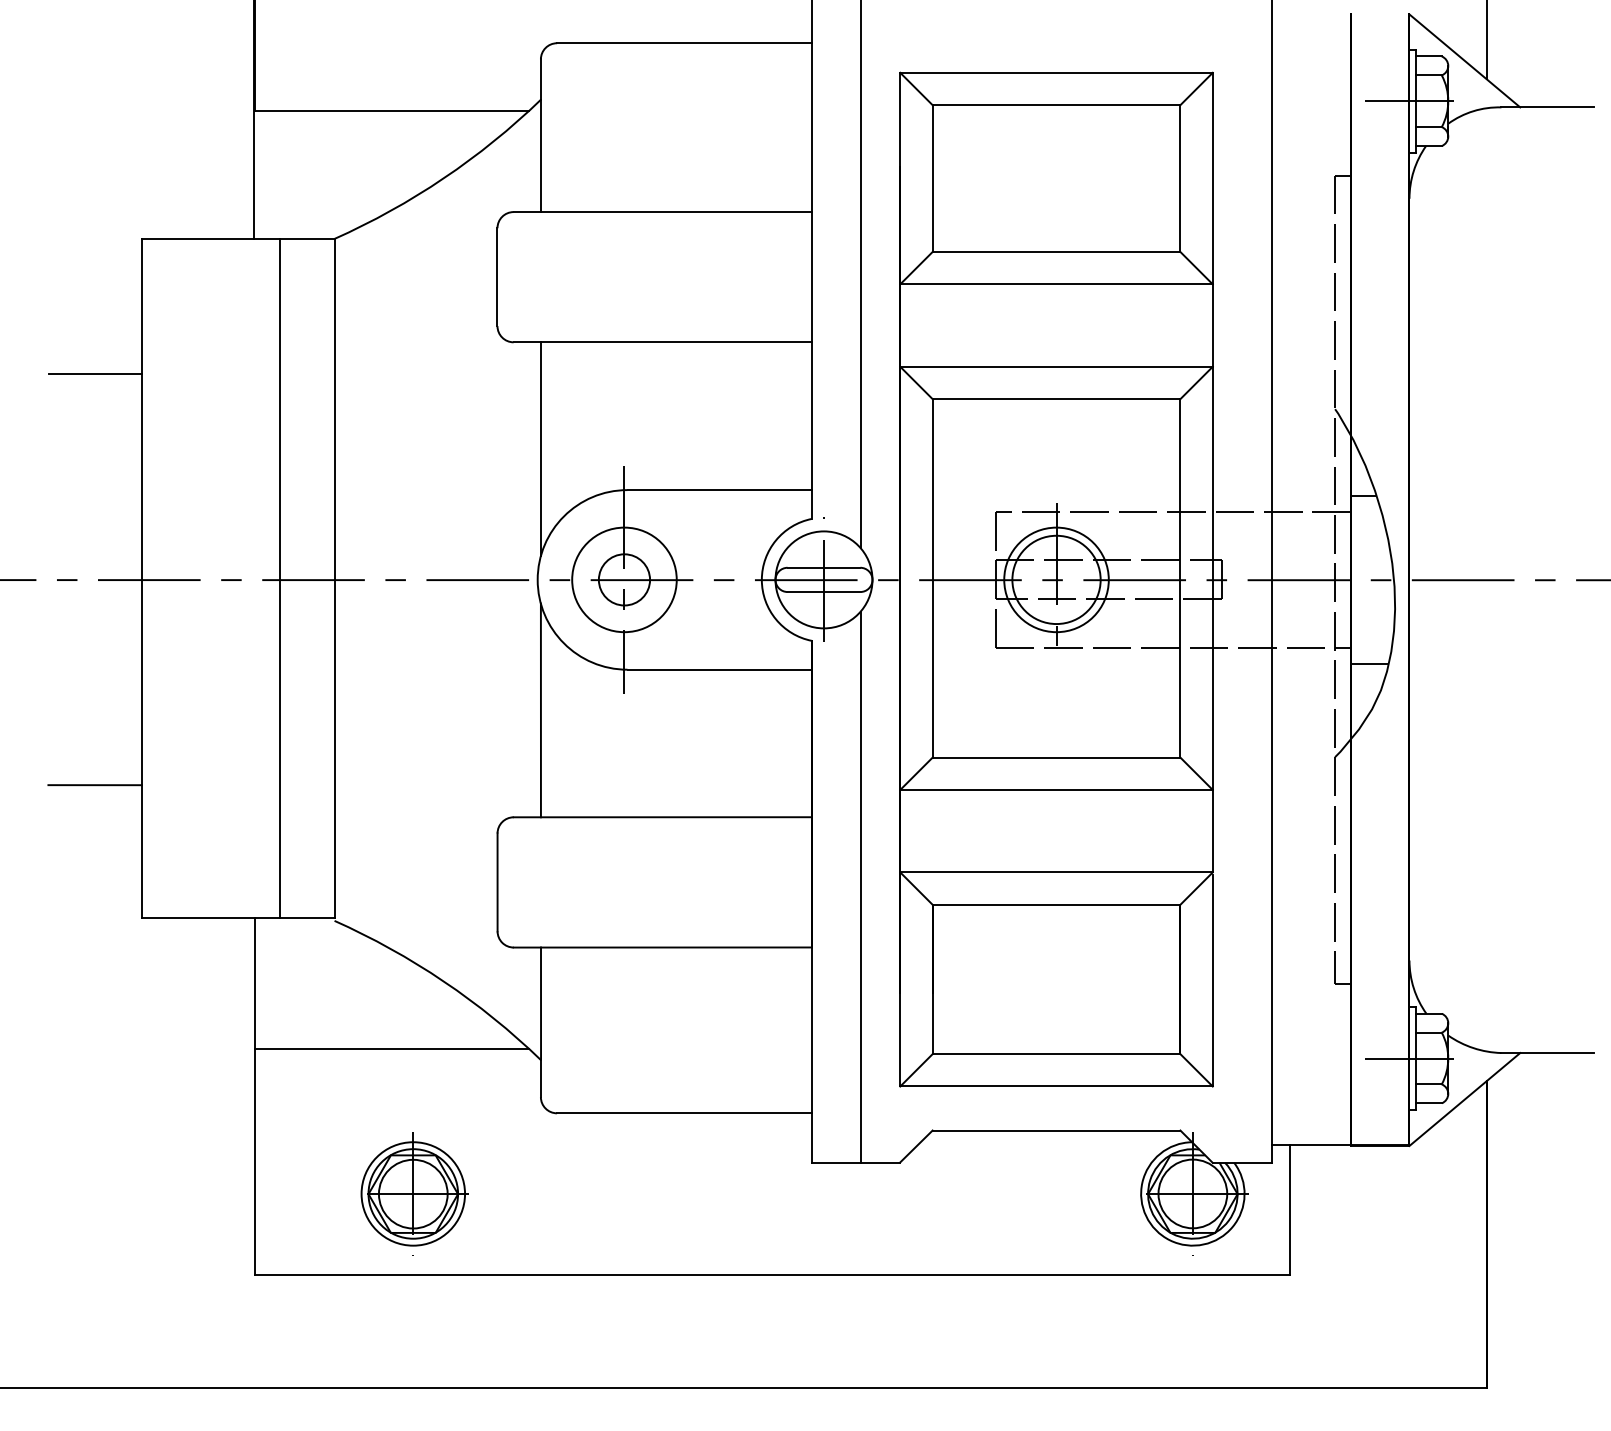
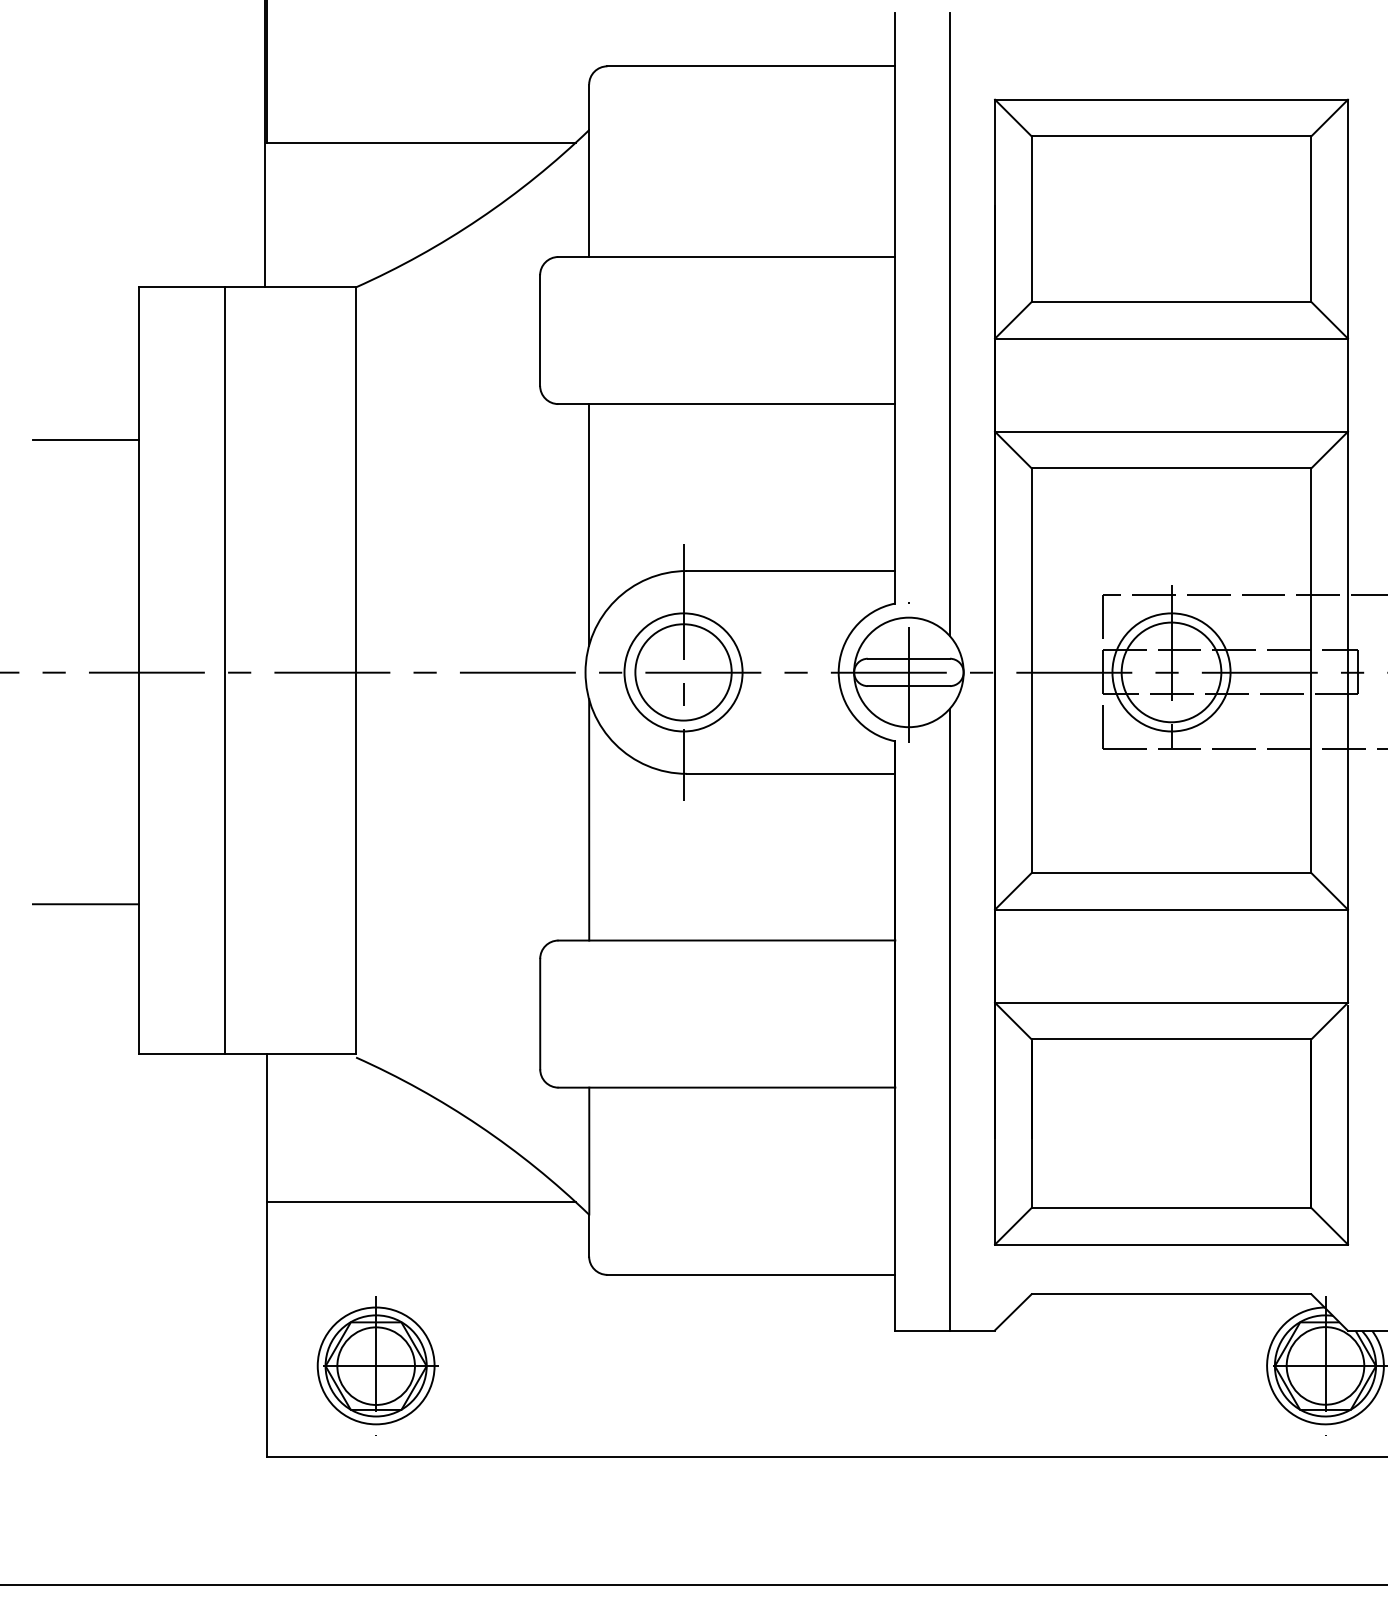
line: (279, 577) -> (225, 669), moved
circle: (624, 579) -> (683, 671), size x1.67
part: (414, 1193) -> (377, 1365), moved

